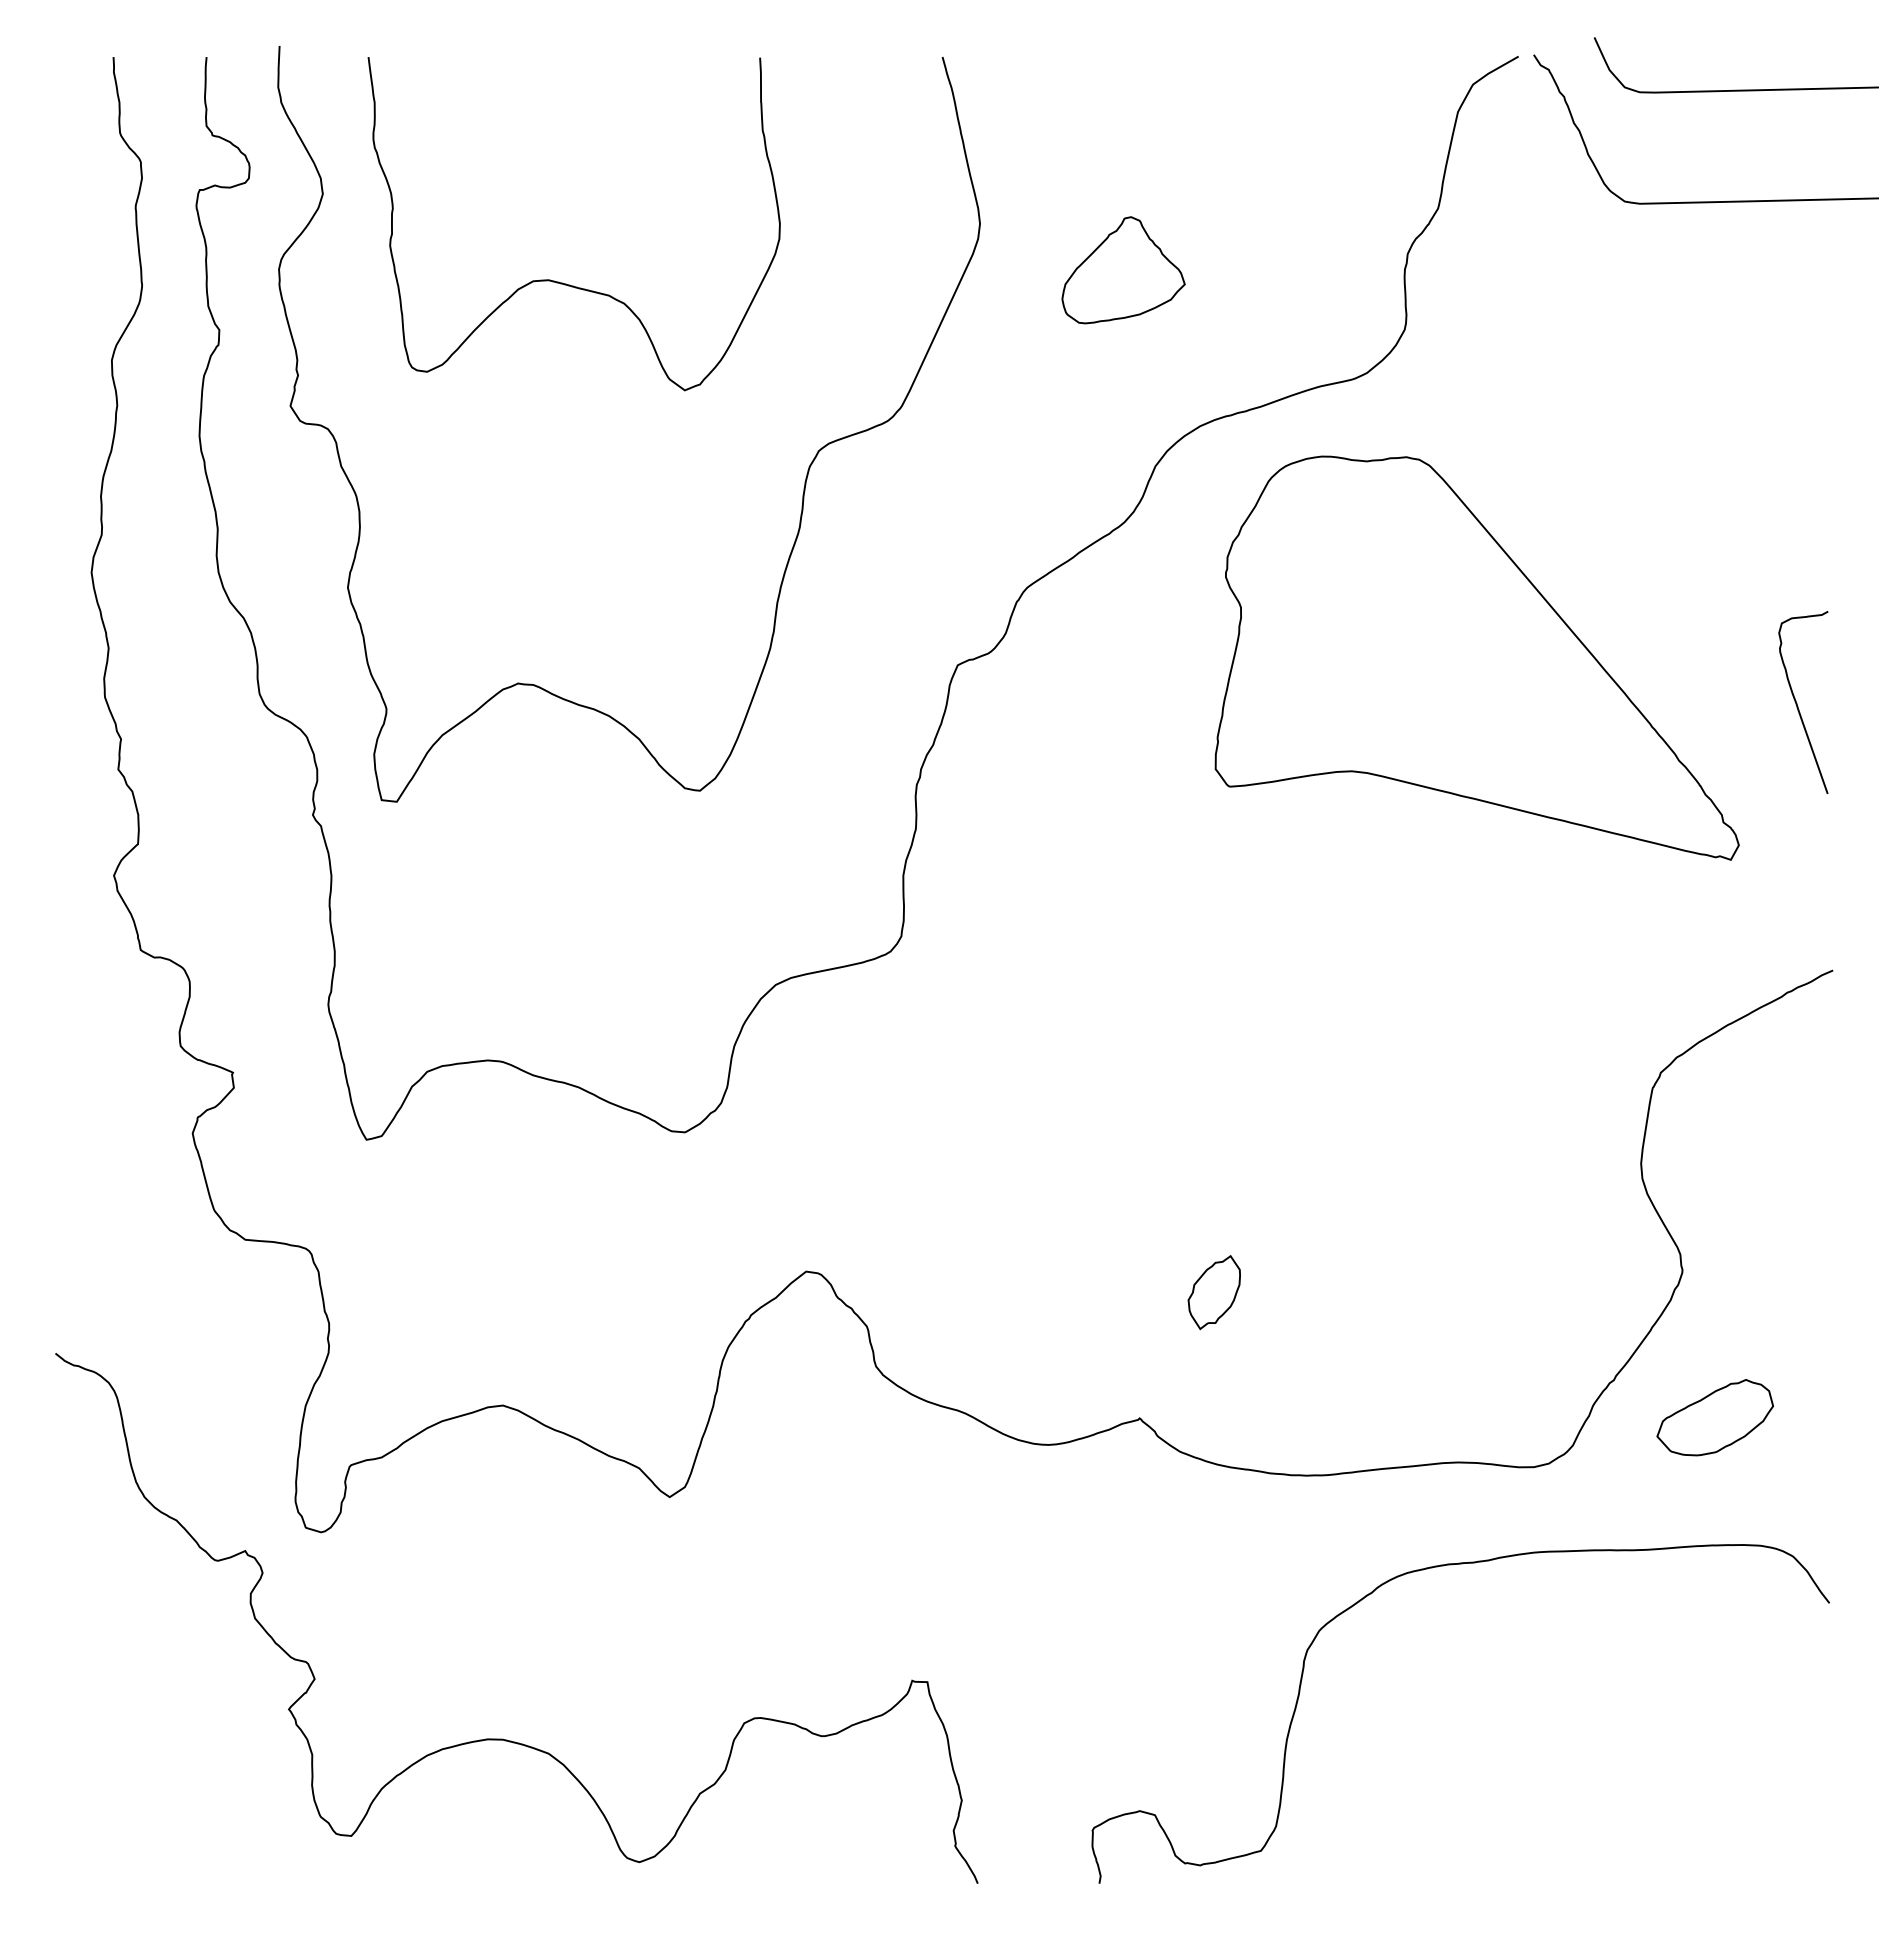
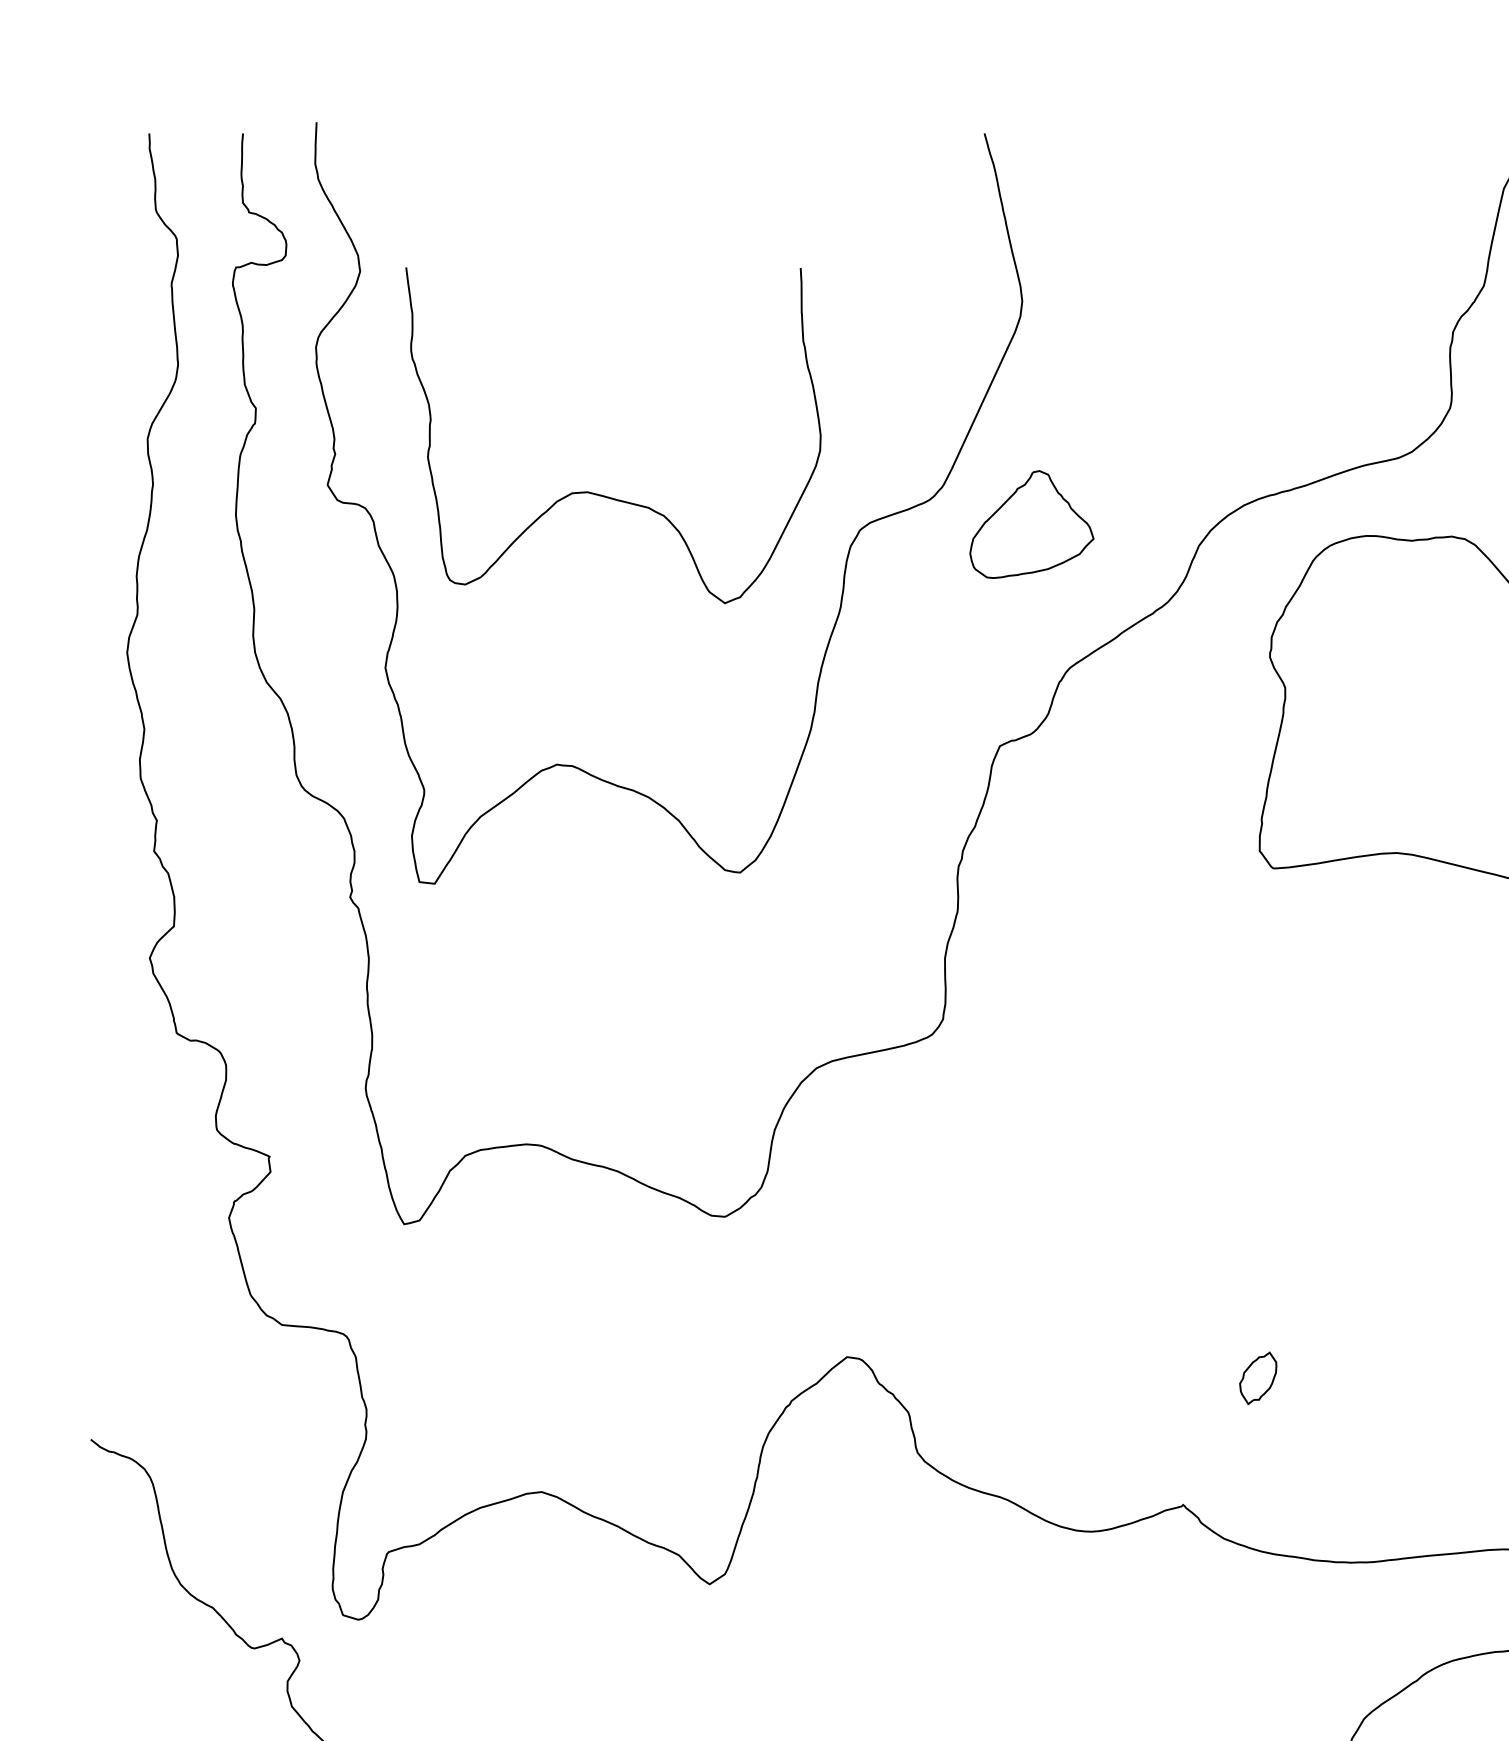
part: (1123, 270) -> (1031, 524), moved
curve: (558, 281) -> (597, 493), moved
part: (1213, 1292) -> (1257, 1378), size x0.7

